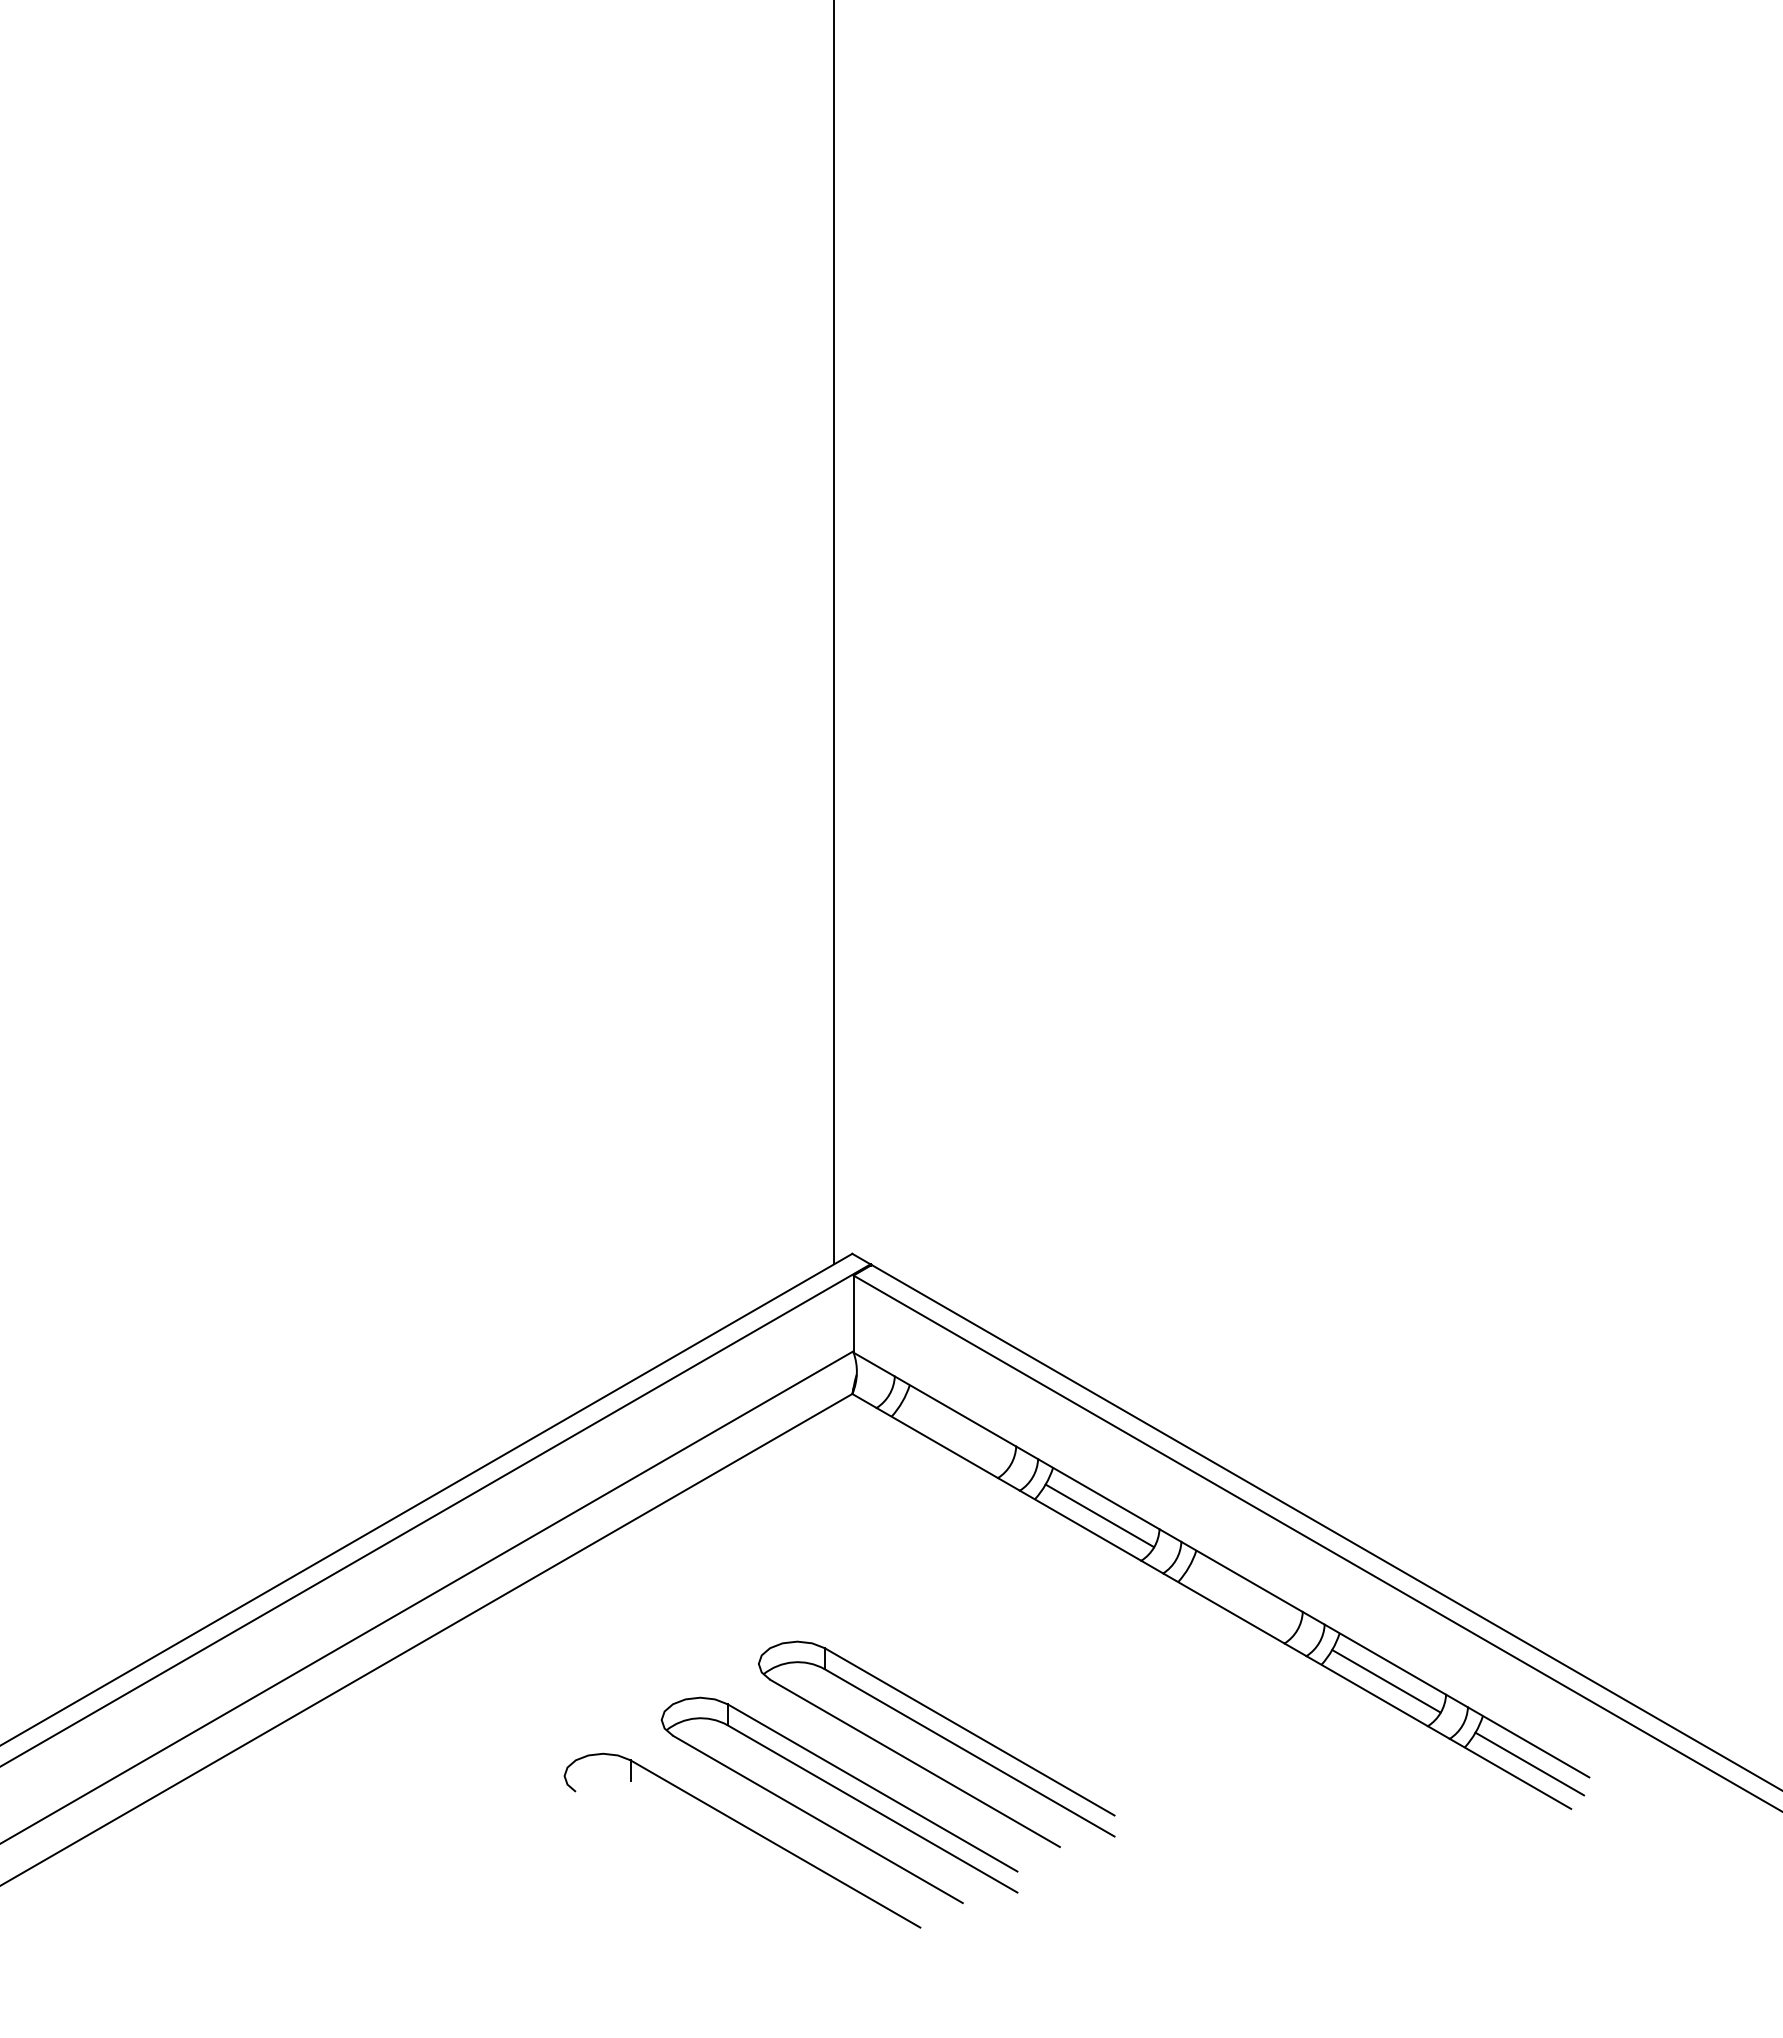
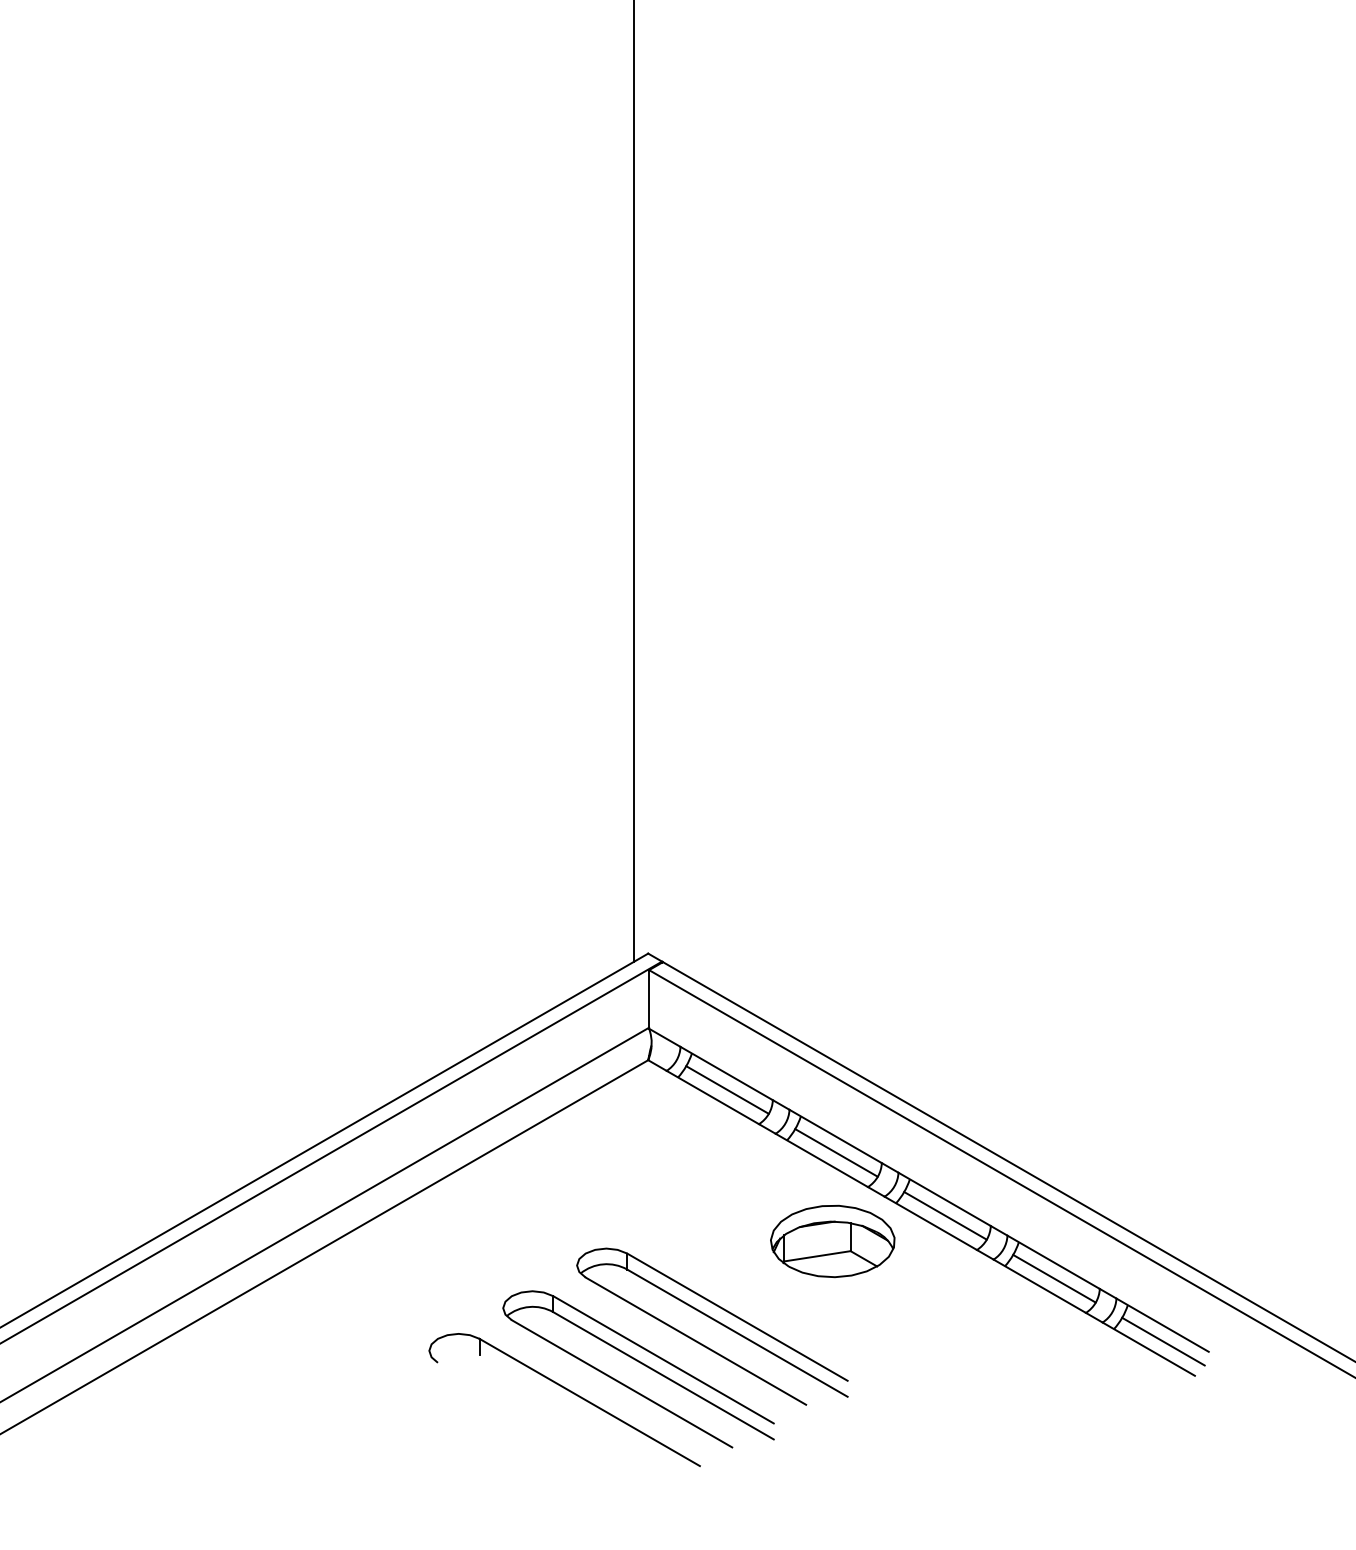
line: (956, 1432) -> (727, 1089), added
line: (1242, 1598) -> (944, 1215), added
part: (1094, 1632) -> (832, 1241), added

